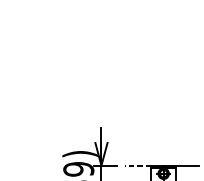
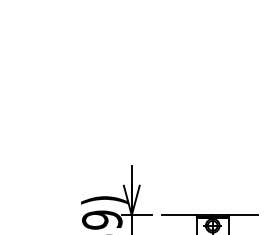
line: (137, 165) -> (178, 215), dashed -> solid

